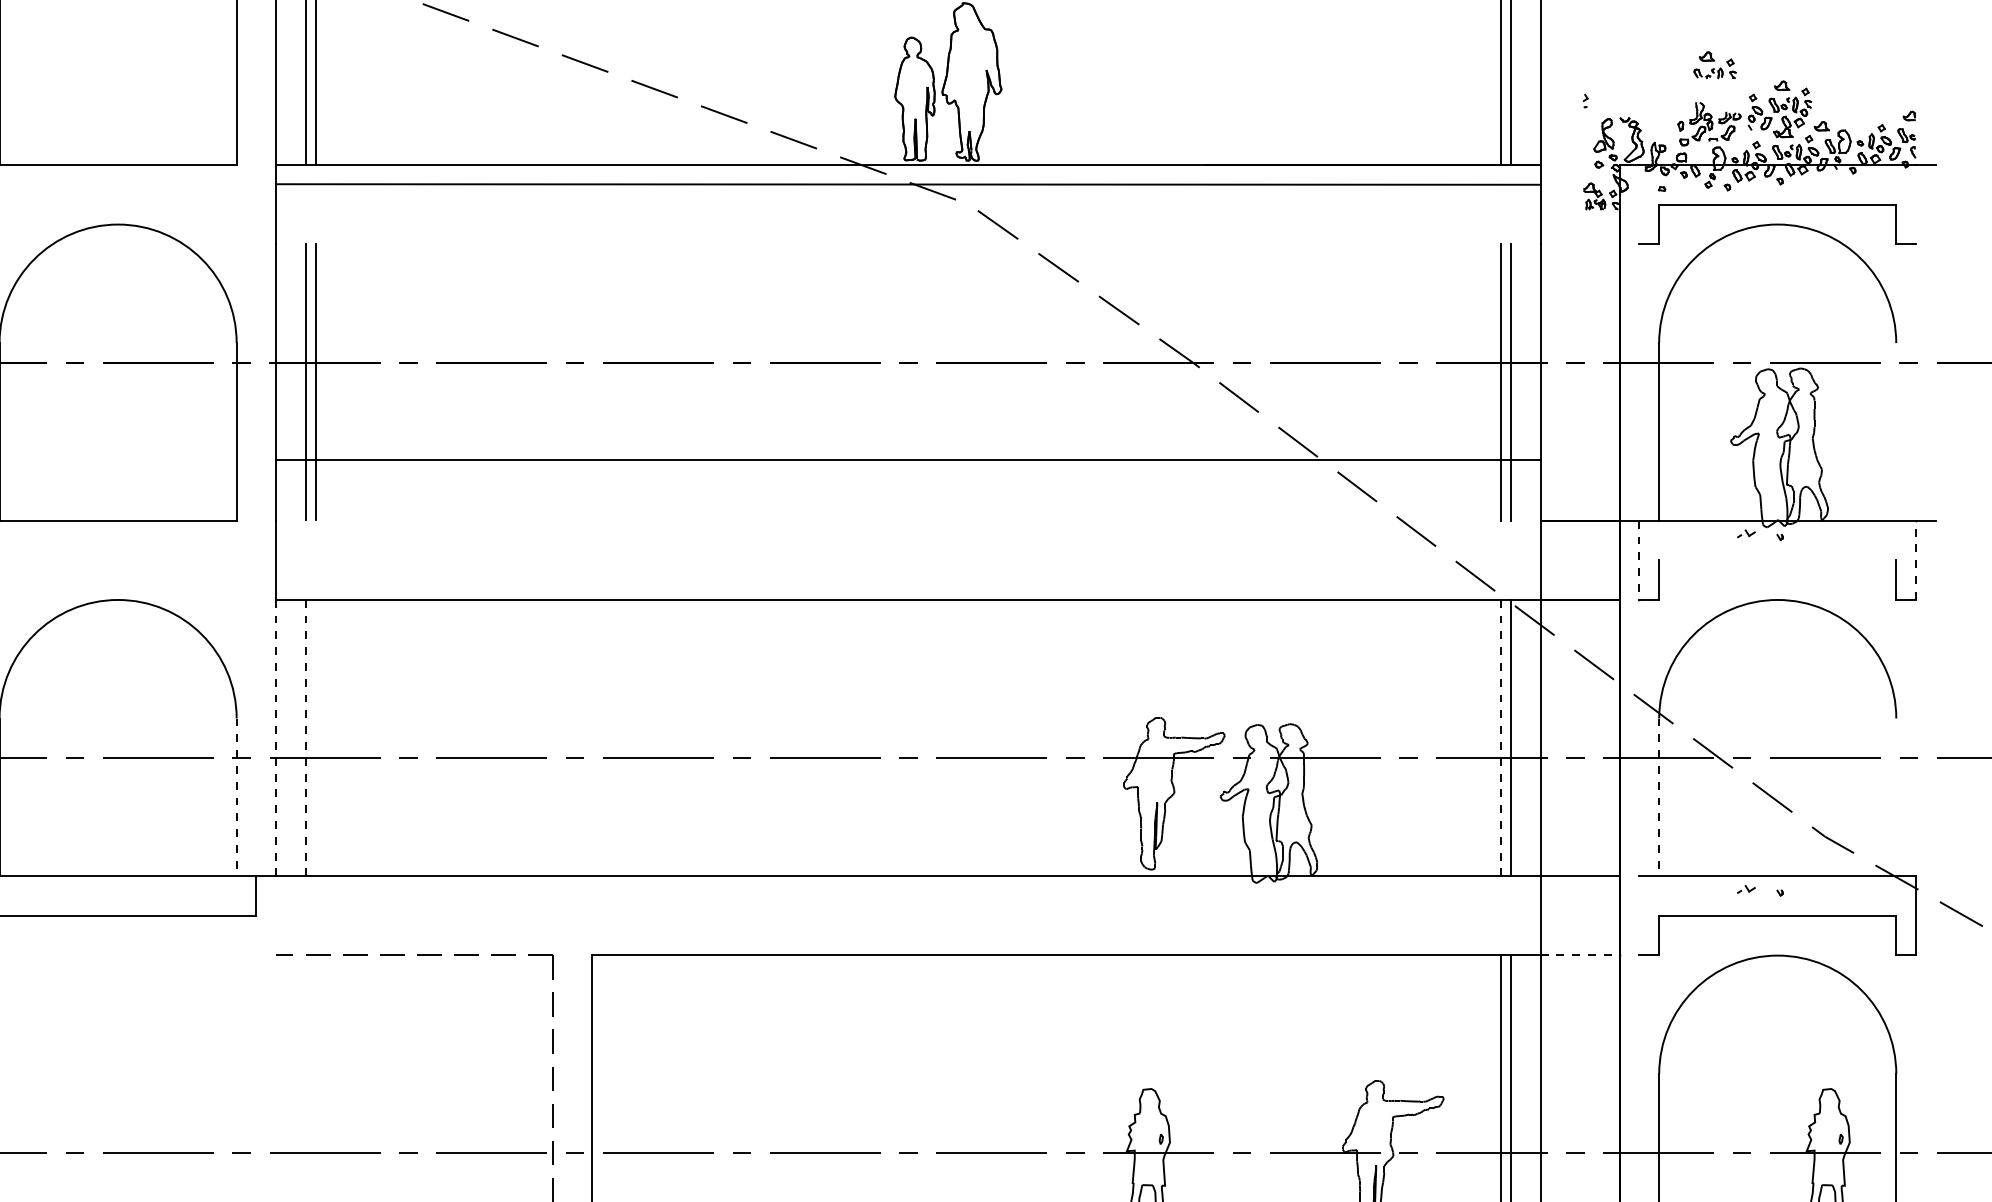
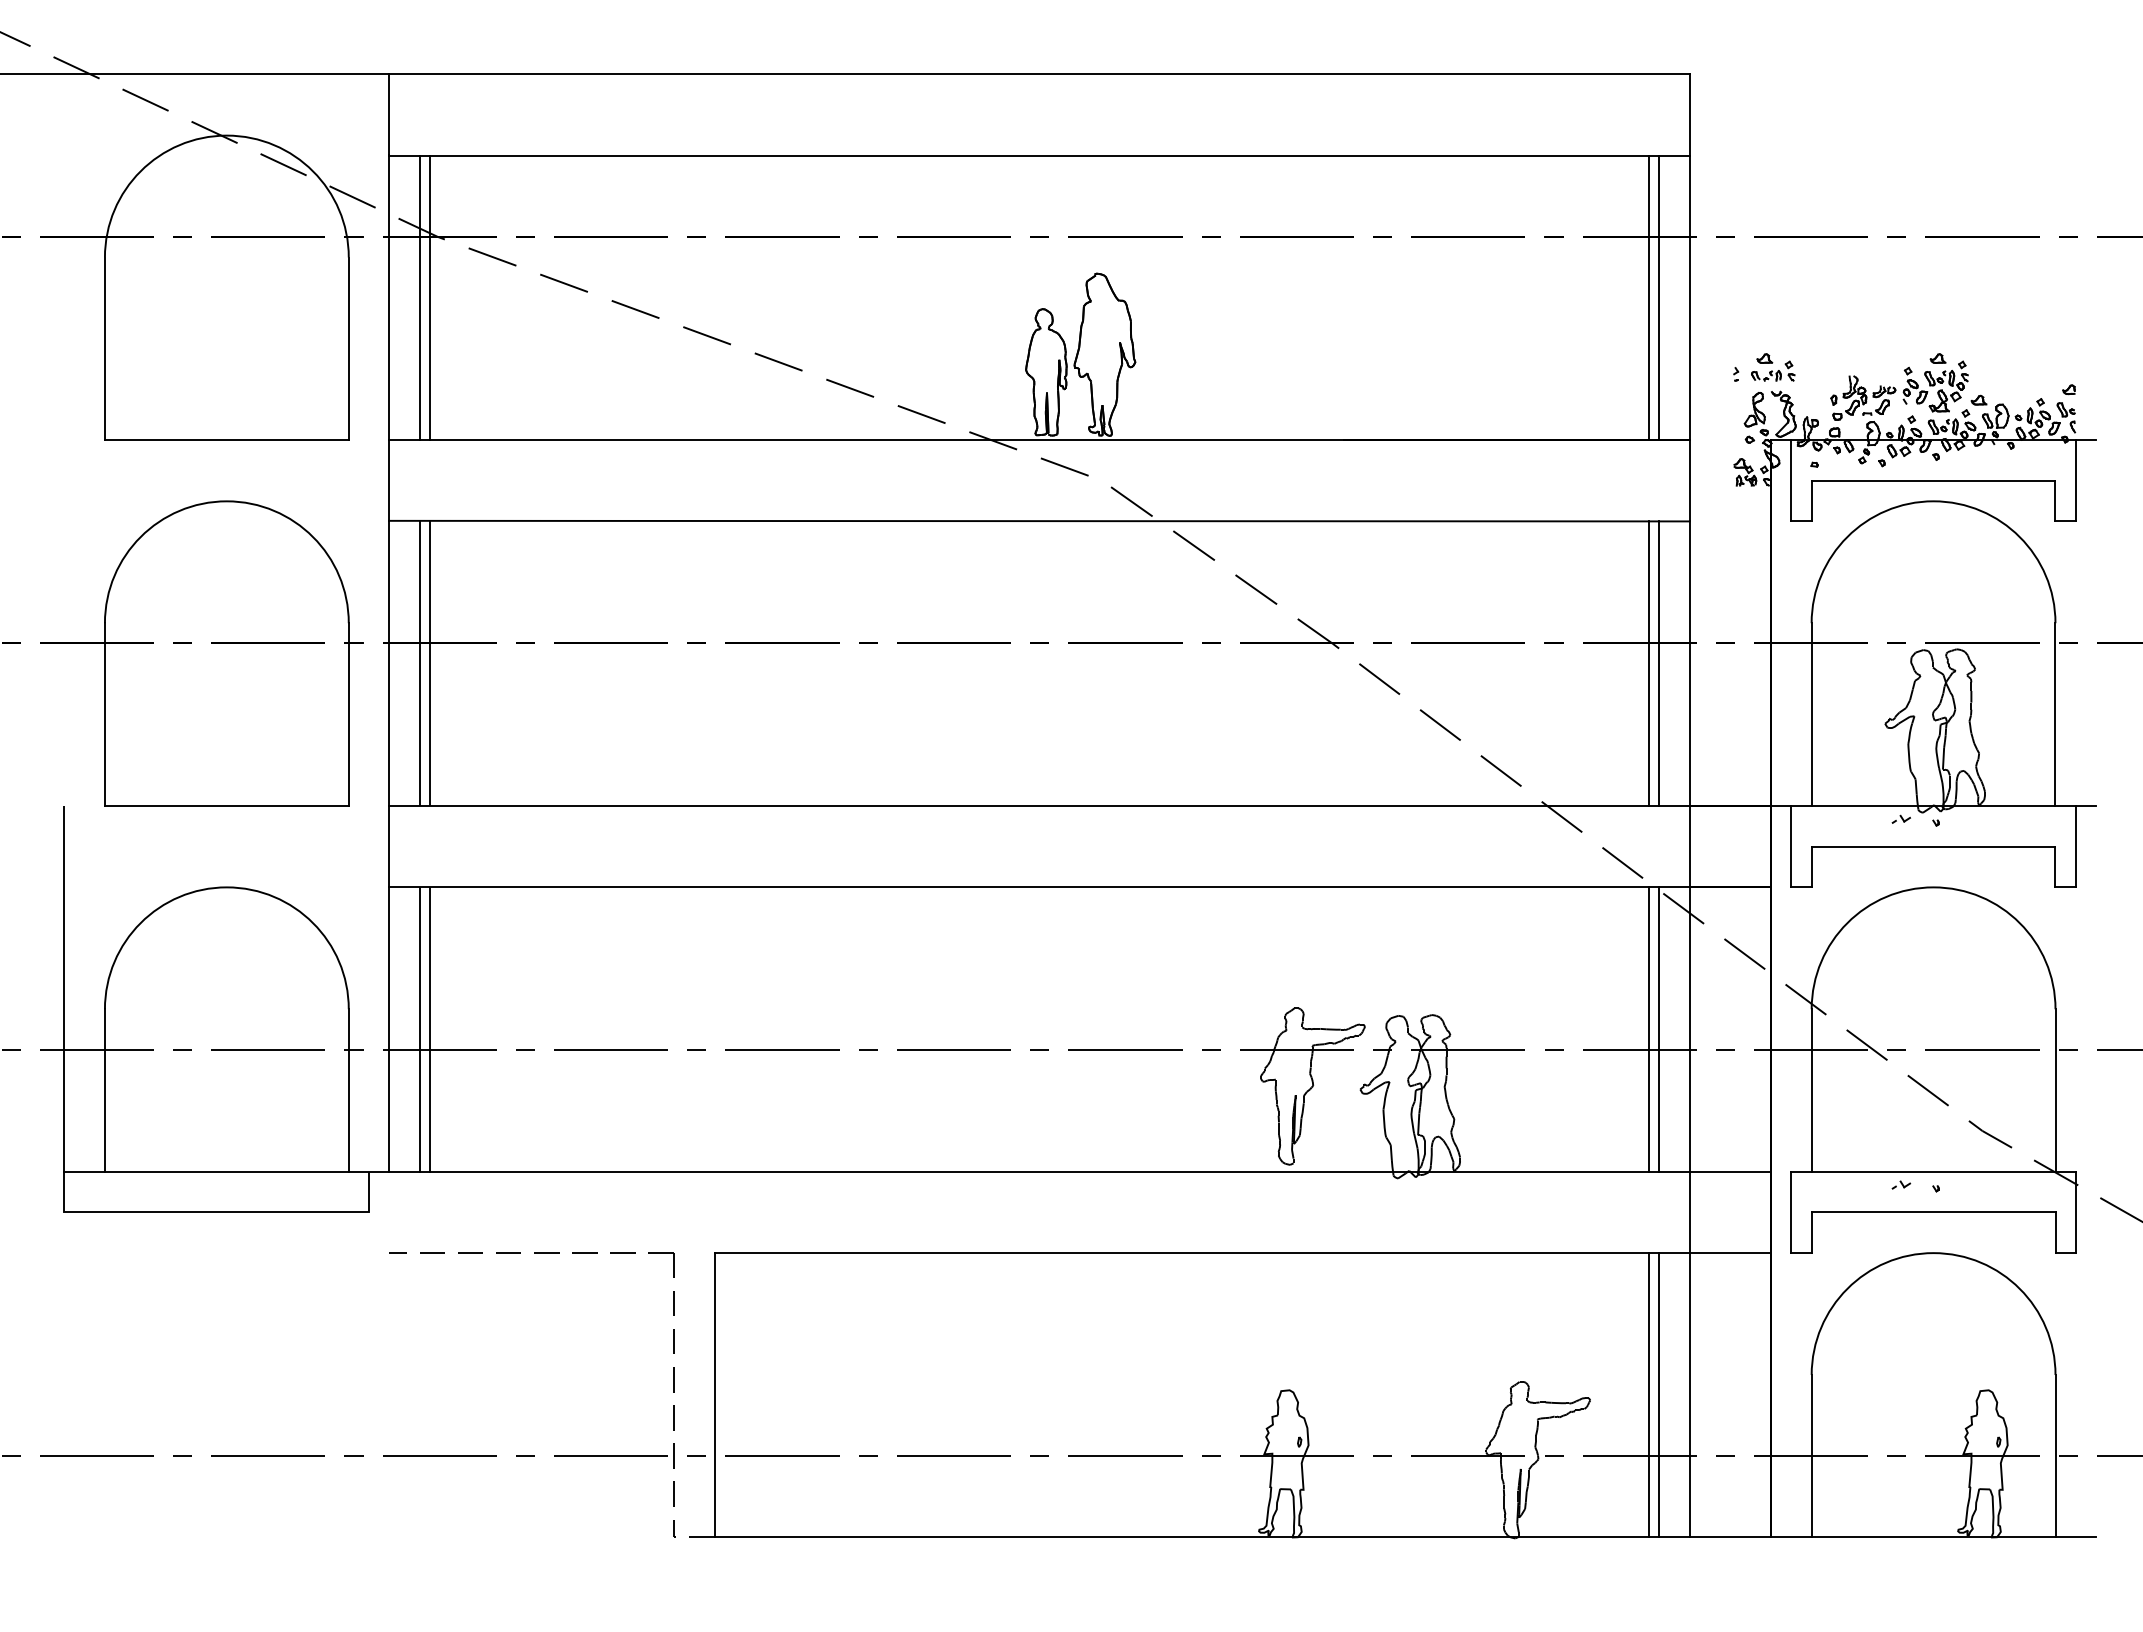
part: (1715, 65) -> (1773, 367), moved
line: (908, 183) -> (1039, 520), moved
line: (1639, 204) -> (1791, 480), added
line: (1915, 204) -> (2075, 480), added
line: (1896, 431) -> (2055, 714), added
line: (908, 460) -> (1039, 805), moved
line: (1639, 560) -> (1791, 846), dashed -> solid
line: (1777, 560) -> (1933, 846), added
line: (1915, 560) -> (2075, 846), dashed -> solid
line: (1501, 737) -> (1649, 1028), dashed -> solid
line: (276, 738) -> (389, 1029), dashed -> solid
line: (305, 738) -> (419, 1029), dashed -> solid
line: (316, 738) -> (430, 1029), added
line: (236, 797) -> (348, 1090), dashed -> solid
line: (1659, 797) -> (1811, 1090), dashed -> solid
line: (1896, 797) -> (2055, 1090), added
line: (1639, 915) -> (1791, 1211), added
line: (1580, 955) -> (1730, 1252), dashed -> solid

